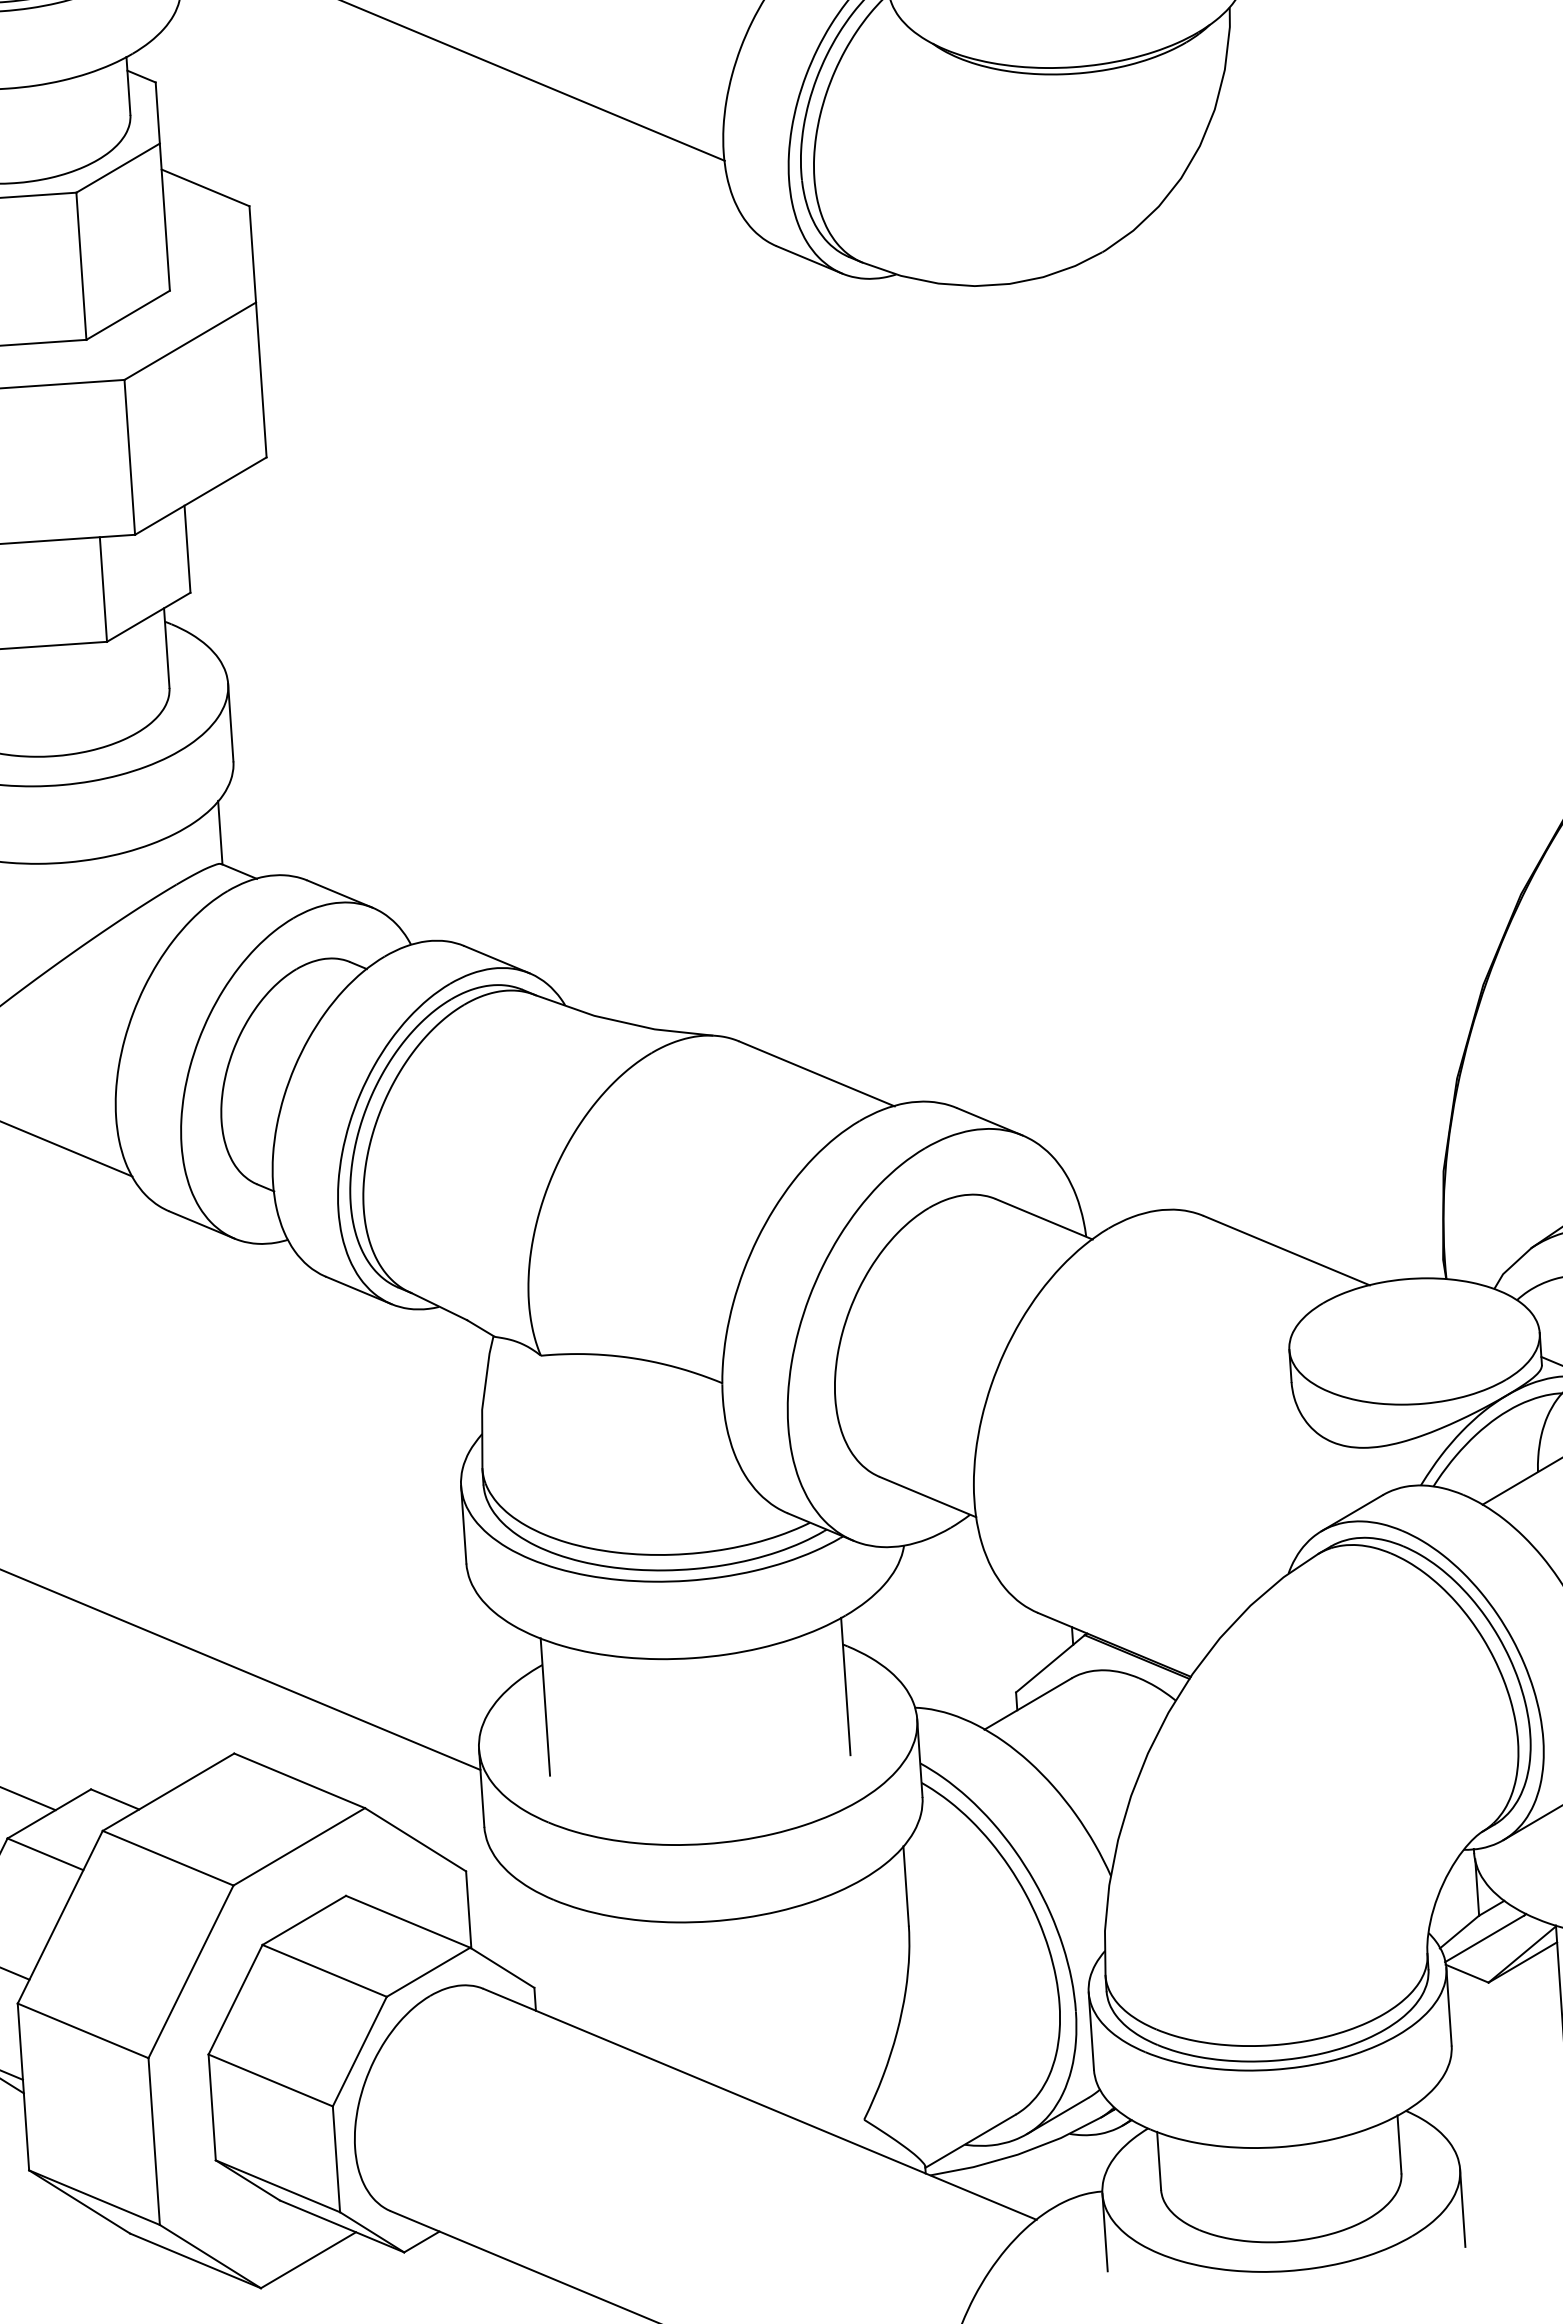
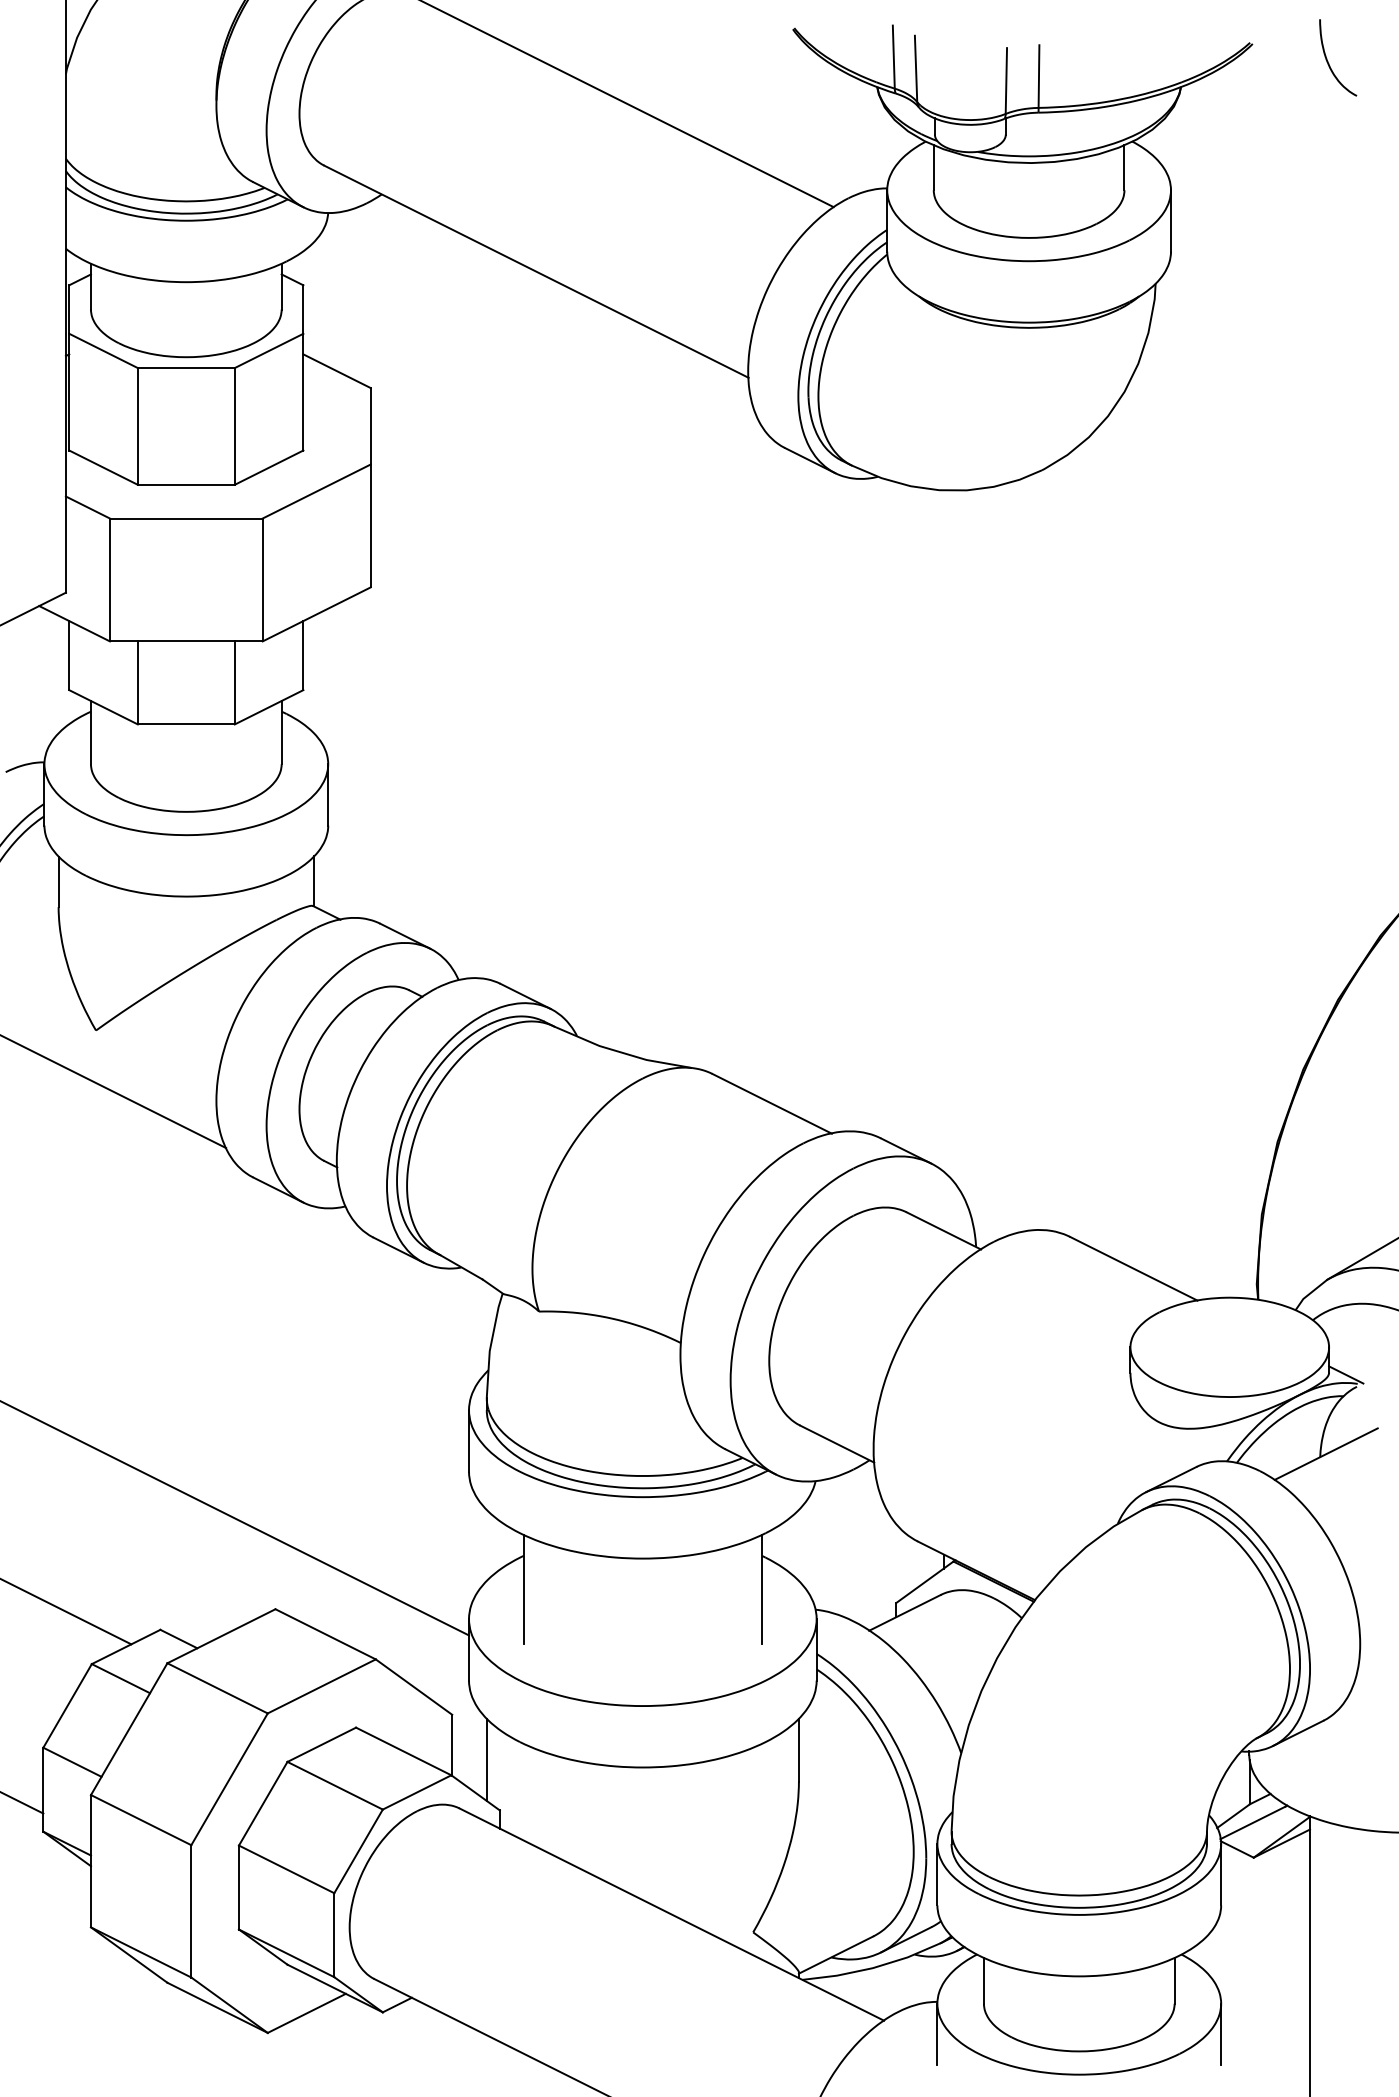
line: (513, 1924) -> (486, 1759), added

